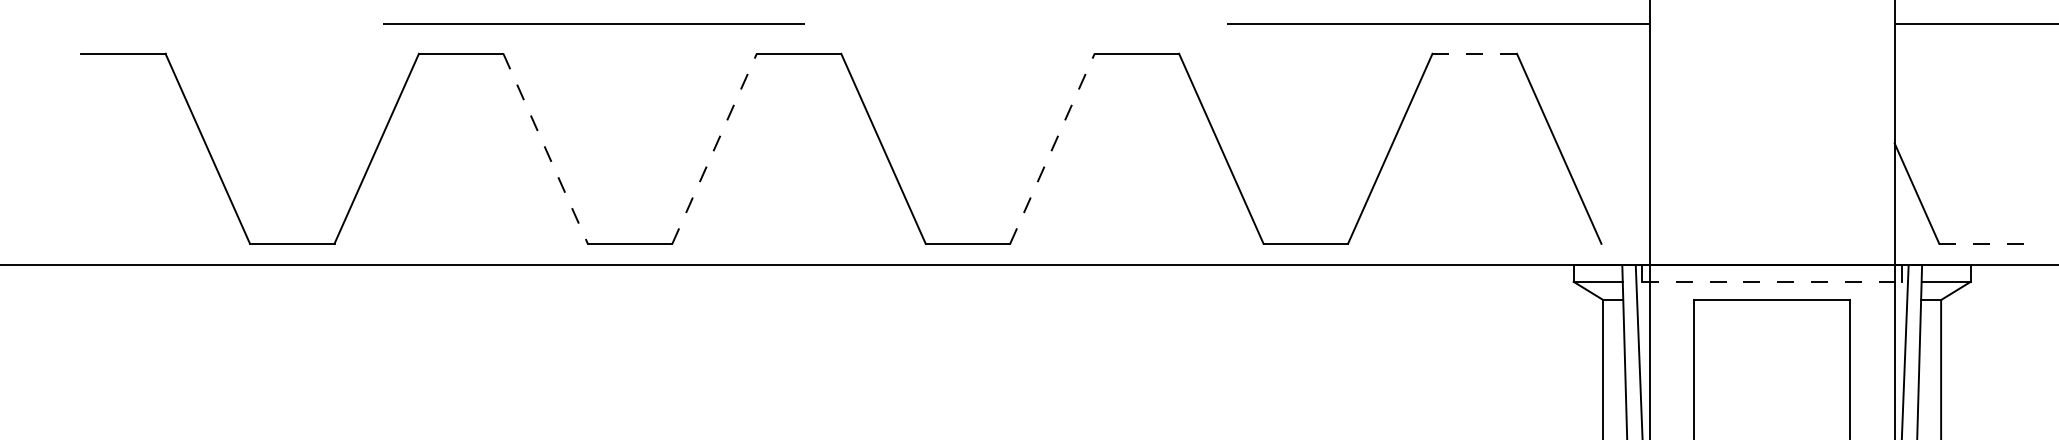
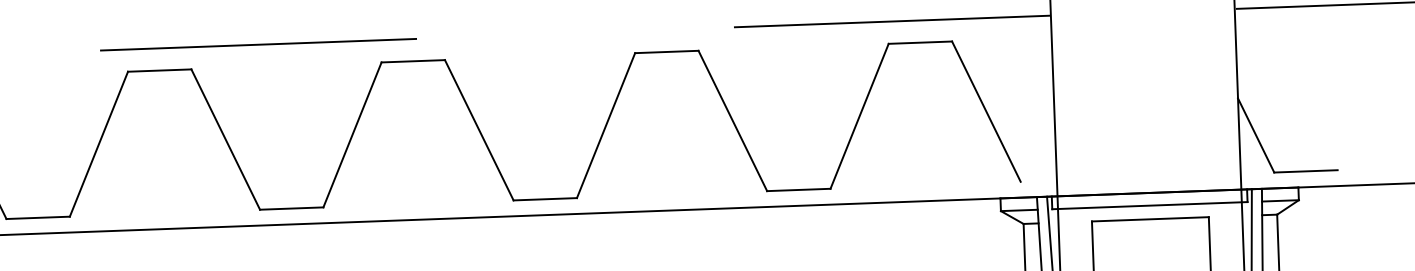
line: (1474, 53) -> (920, 42), dashed -> solid
line: (545, 148) -> (225, 139), dashed -> solid
line: (714, 148) -> (352, 134), dashed -> solid
line: (1052, 148) -> (606, 125), dashed -> solid
line: (1982, 243) -> (1306, 171), dashed -> solid
line: (1772, 281) -> (1150, 205), dashed -> solid

